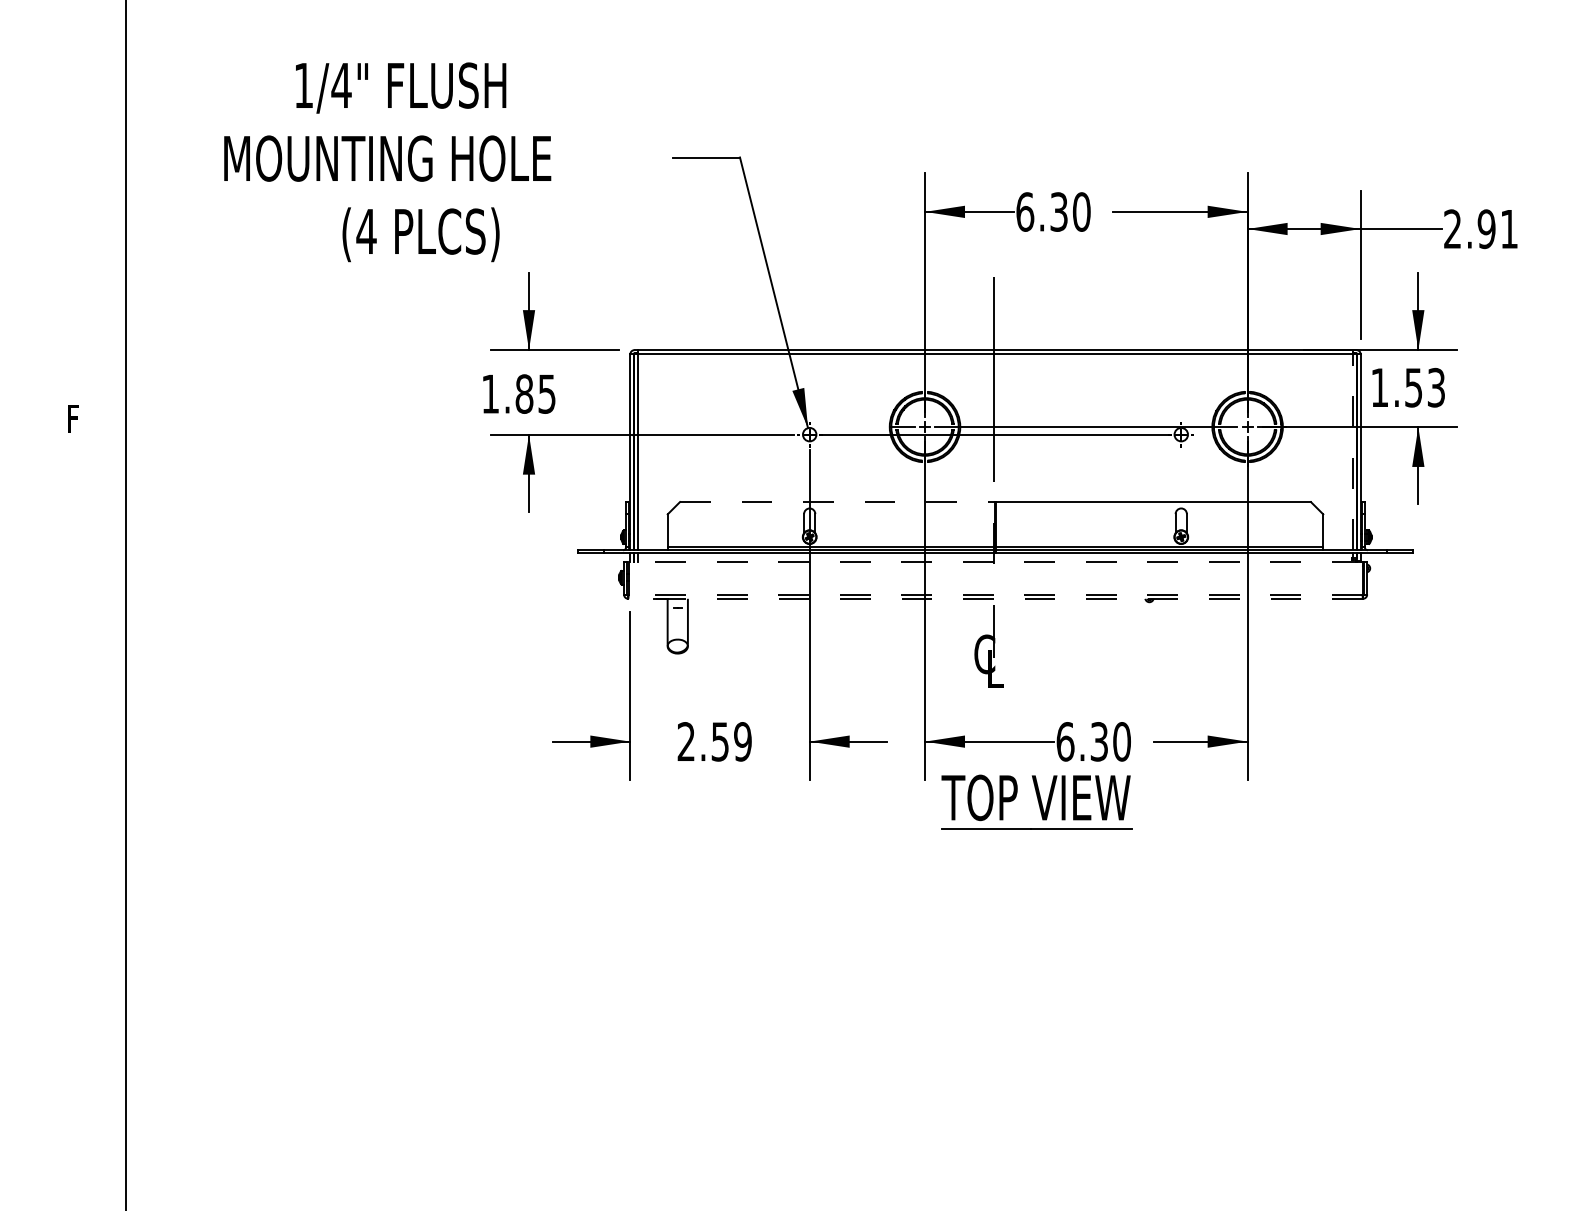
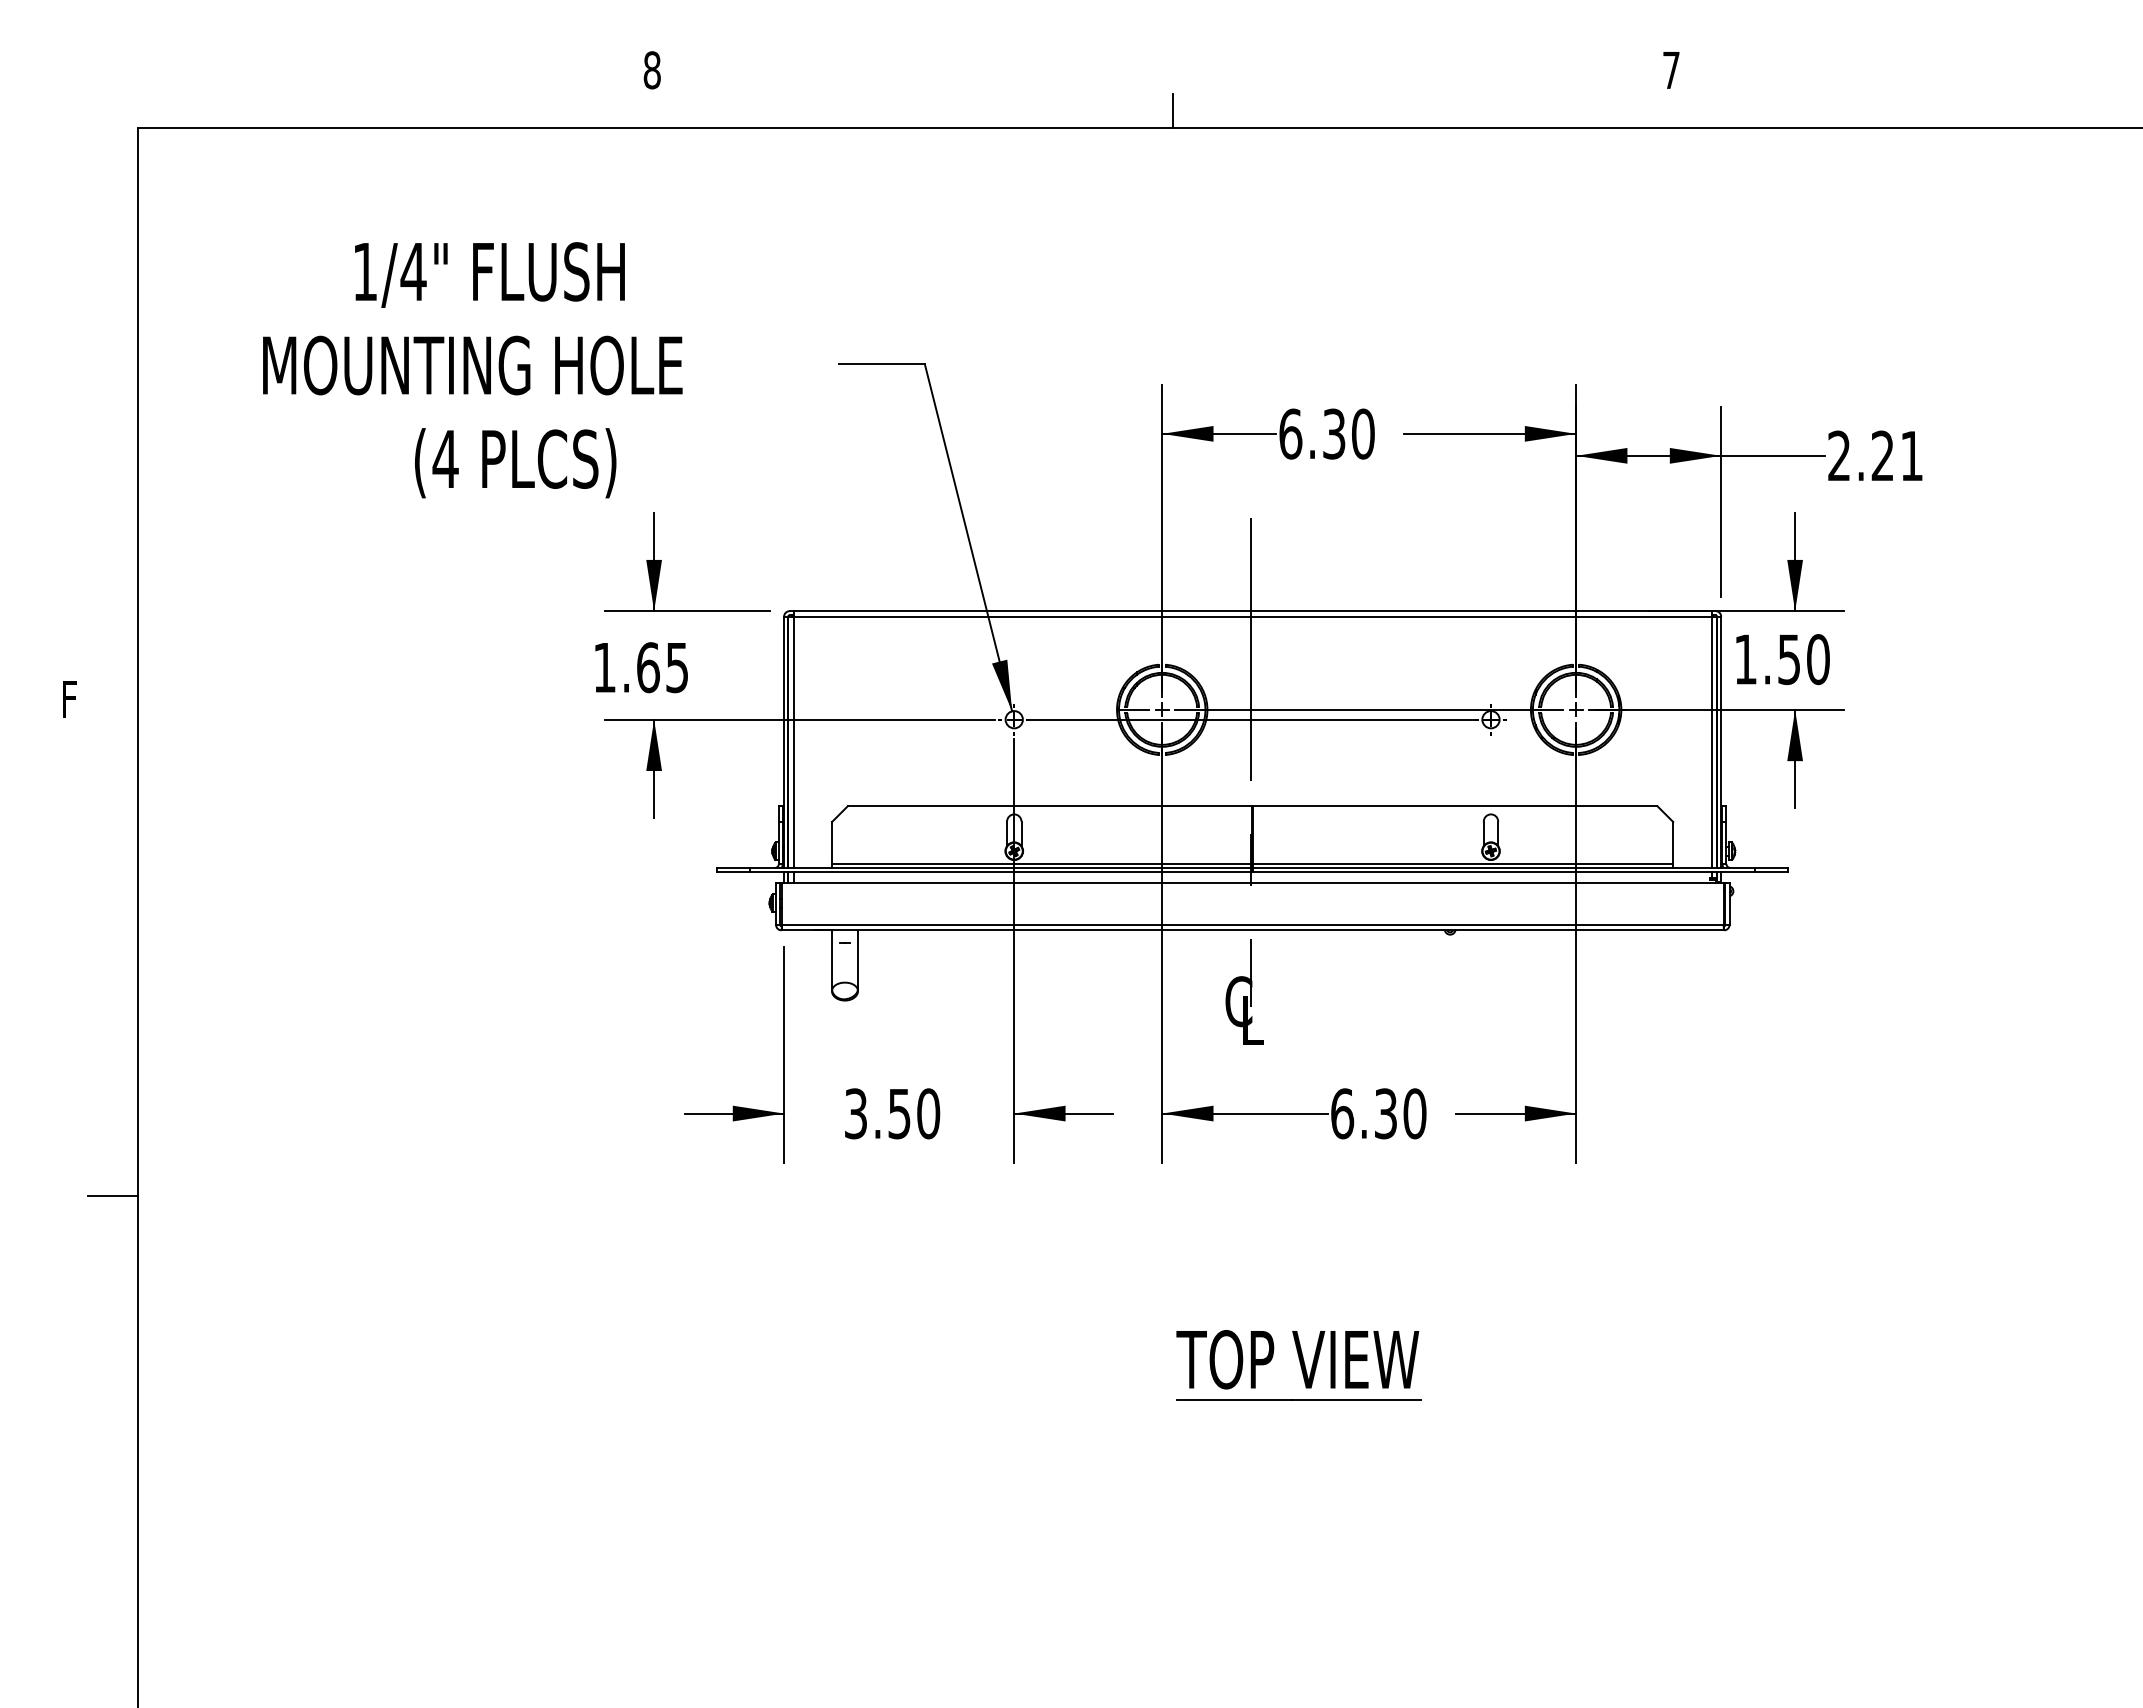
text: (1486, 228) -> (1882, 455), 2.91 -> 2.21
text: (1436, 387) -> (1818, 659), 1.53 -> 1.50
text: (524, 393) -> (648, 667), 1.85 -> 1.65
line: (1353, 452) -> (1711, 742), dashed -> solid
line: (837, 502) -> (1049, 806), dashed -> solid
line: (995, 562) -> (1252, 883), dashed -> solid
line: (995, 594) -> (1252, 924), dashed -> solid
line: (995, 598) -> (1252, 930), dashed -> solid
text: (714, 741) -> (892, 1113), 2.59 -> 3.50
part: (1036, 802) -> (1298, 1365), moved
line: (106, 806) -> (112, 1196), added

